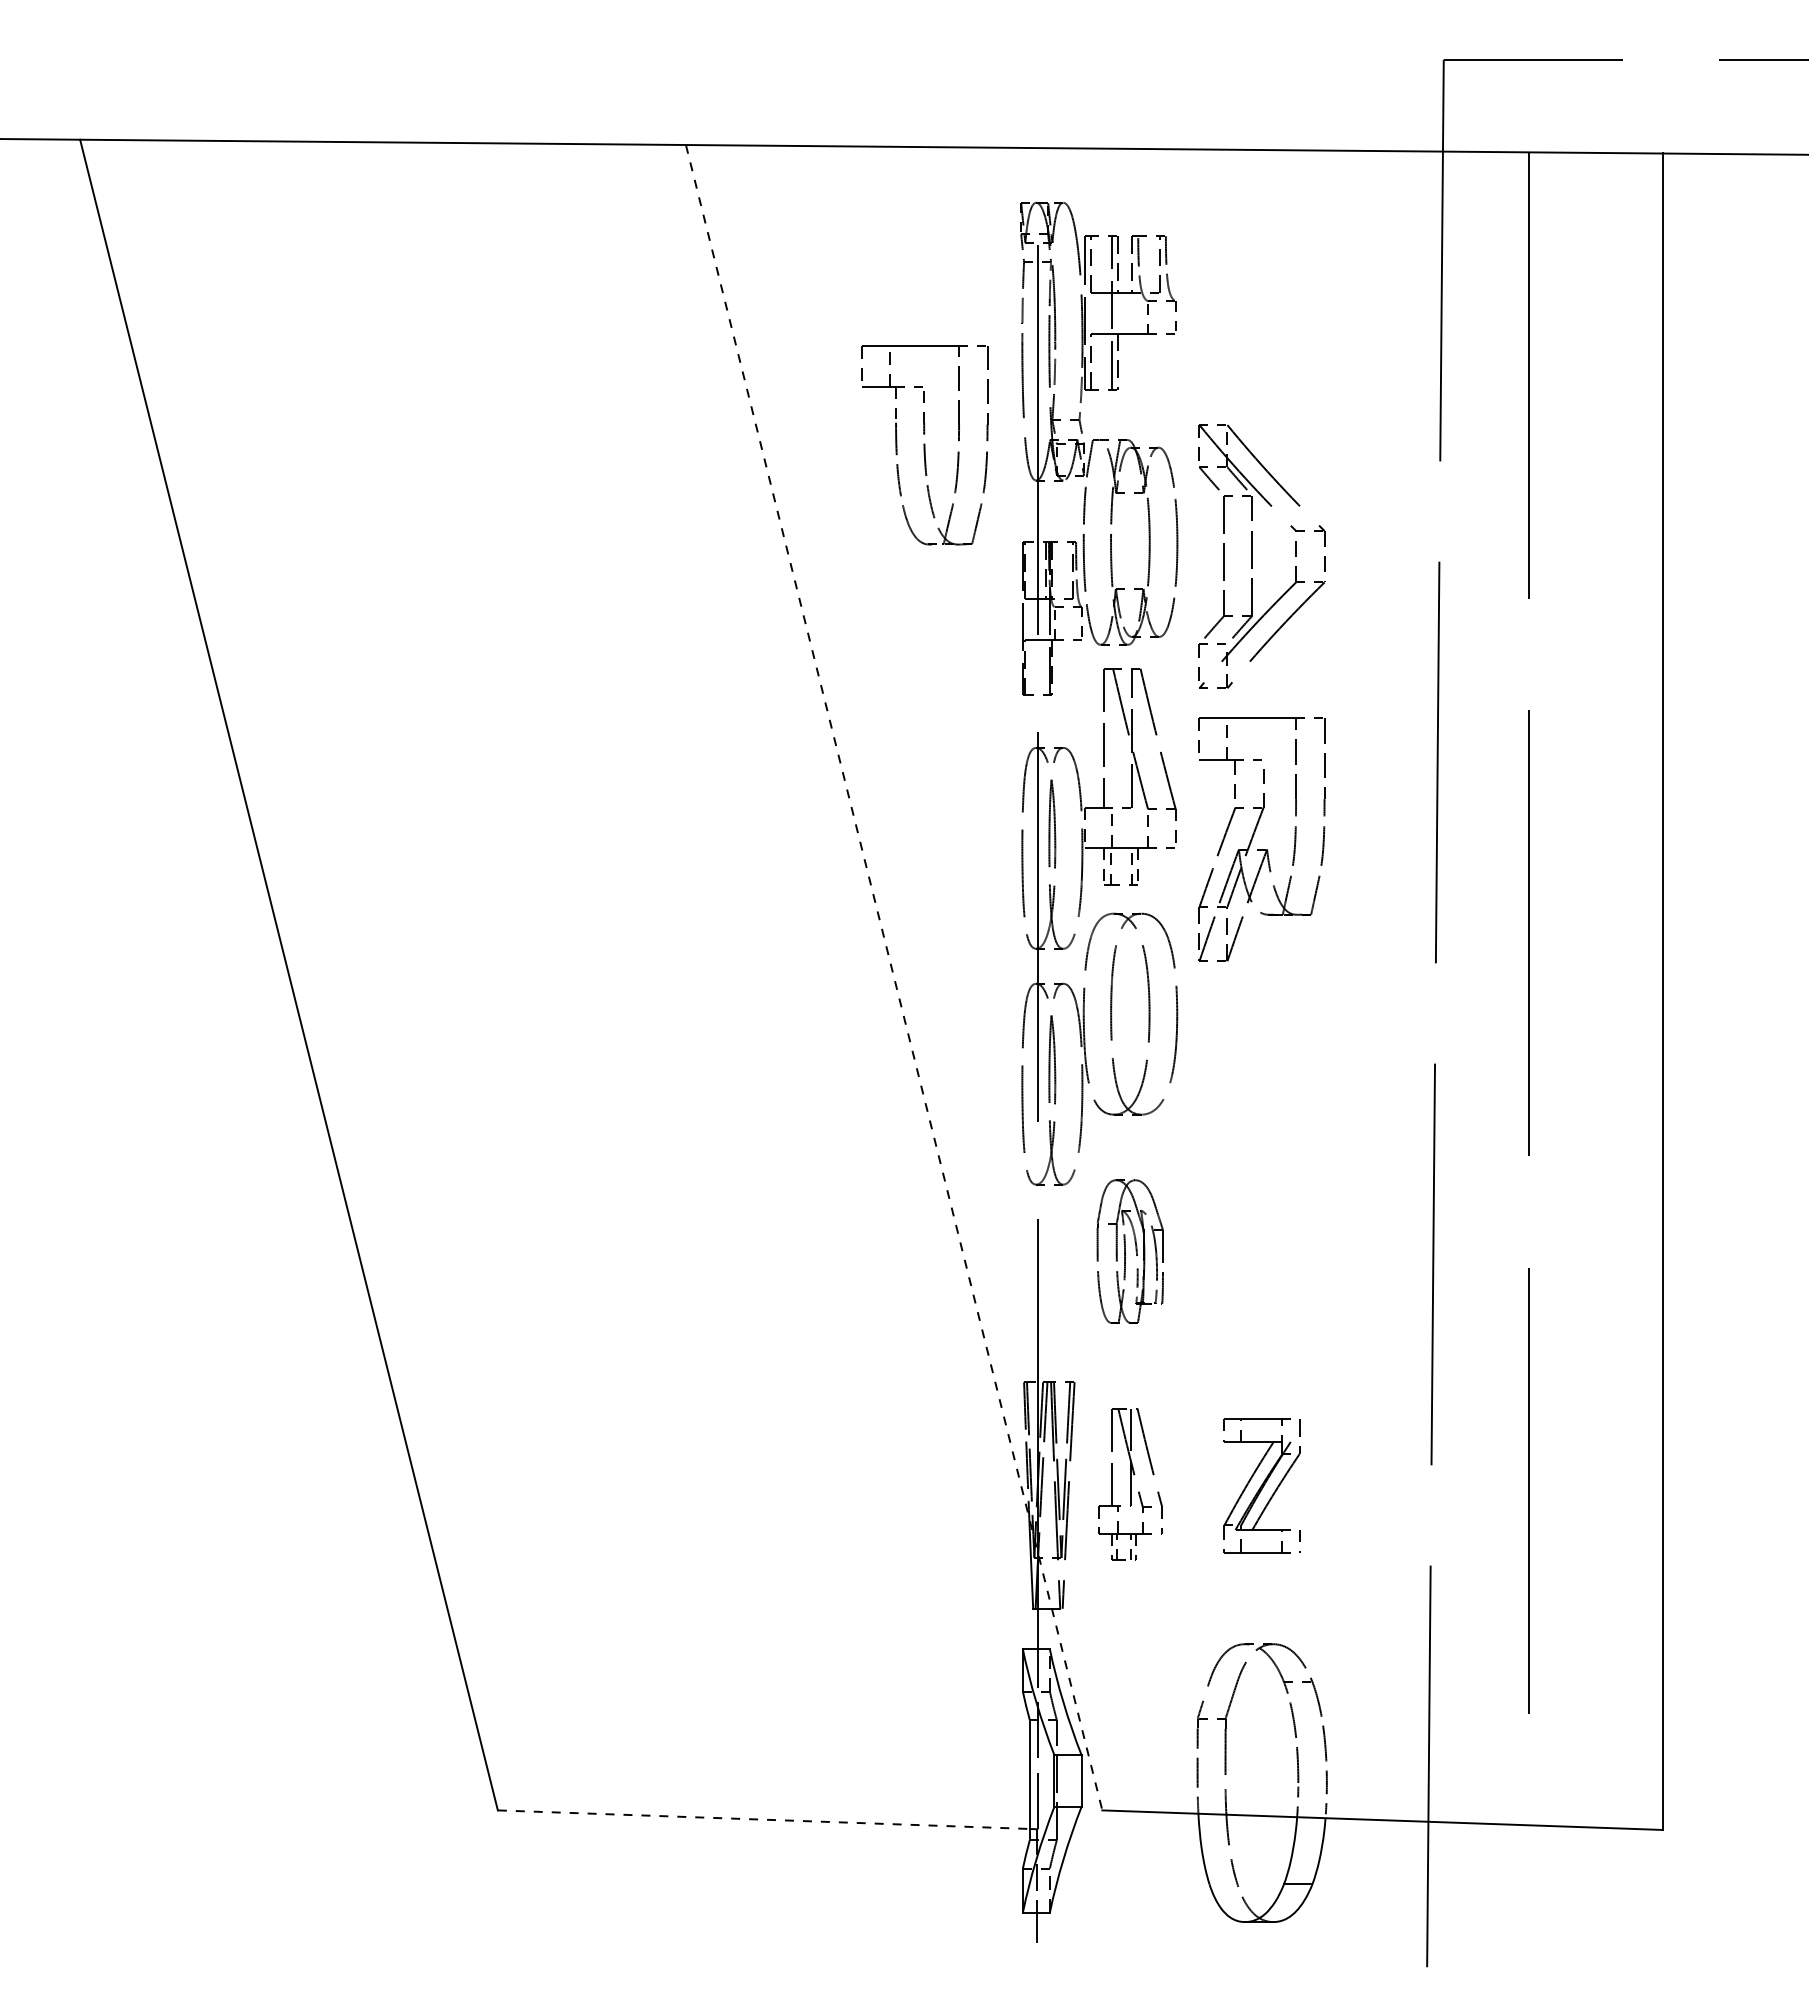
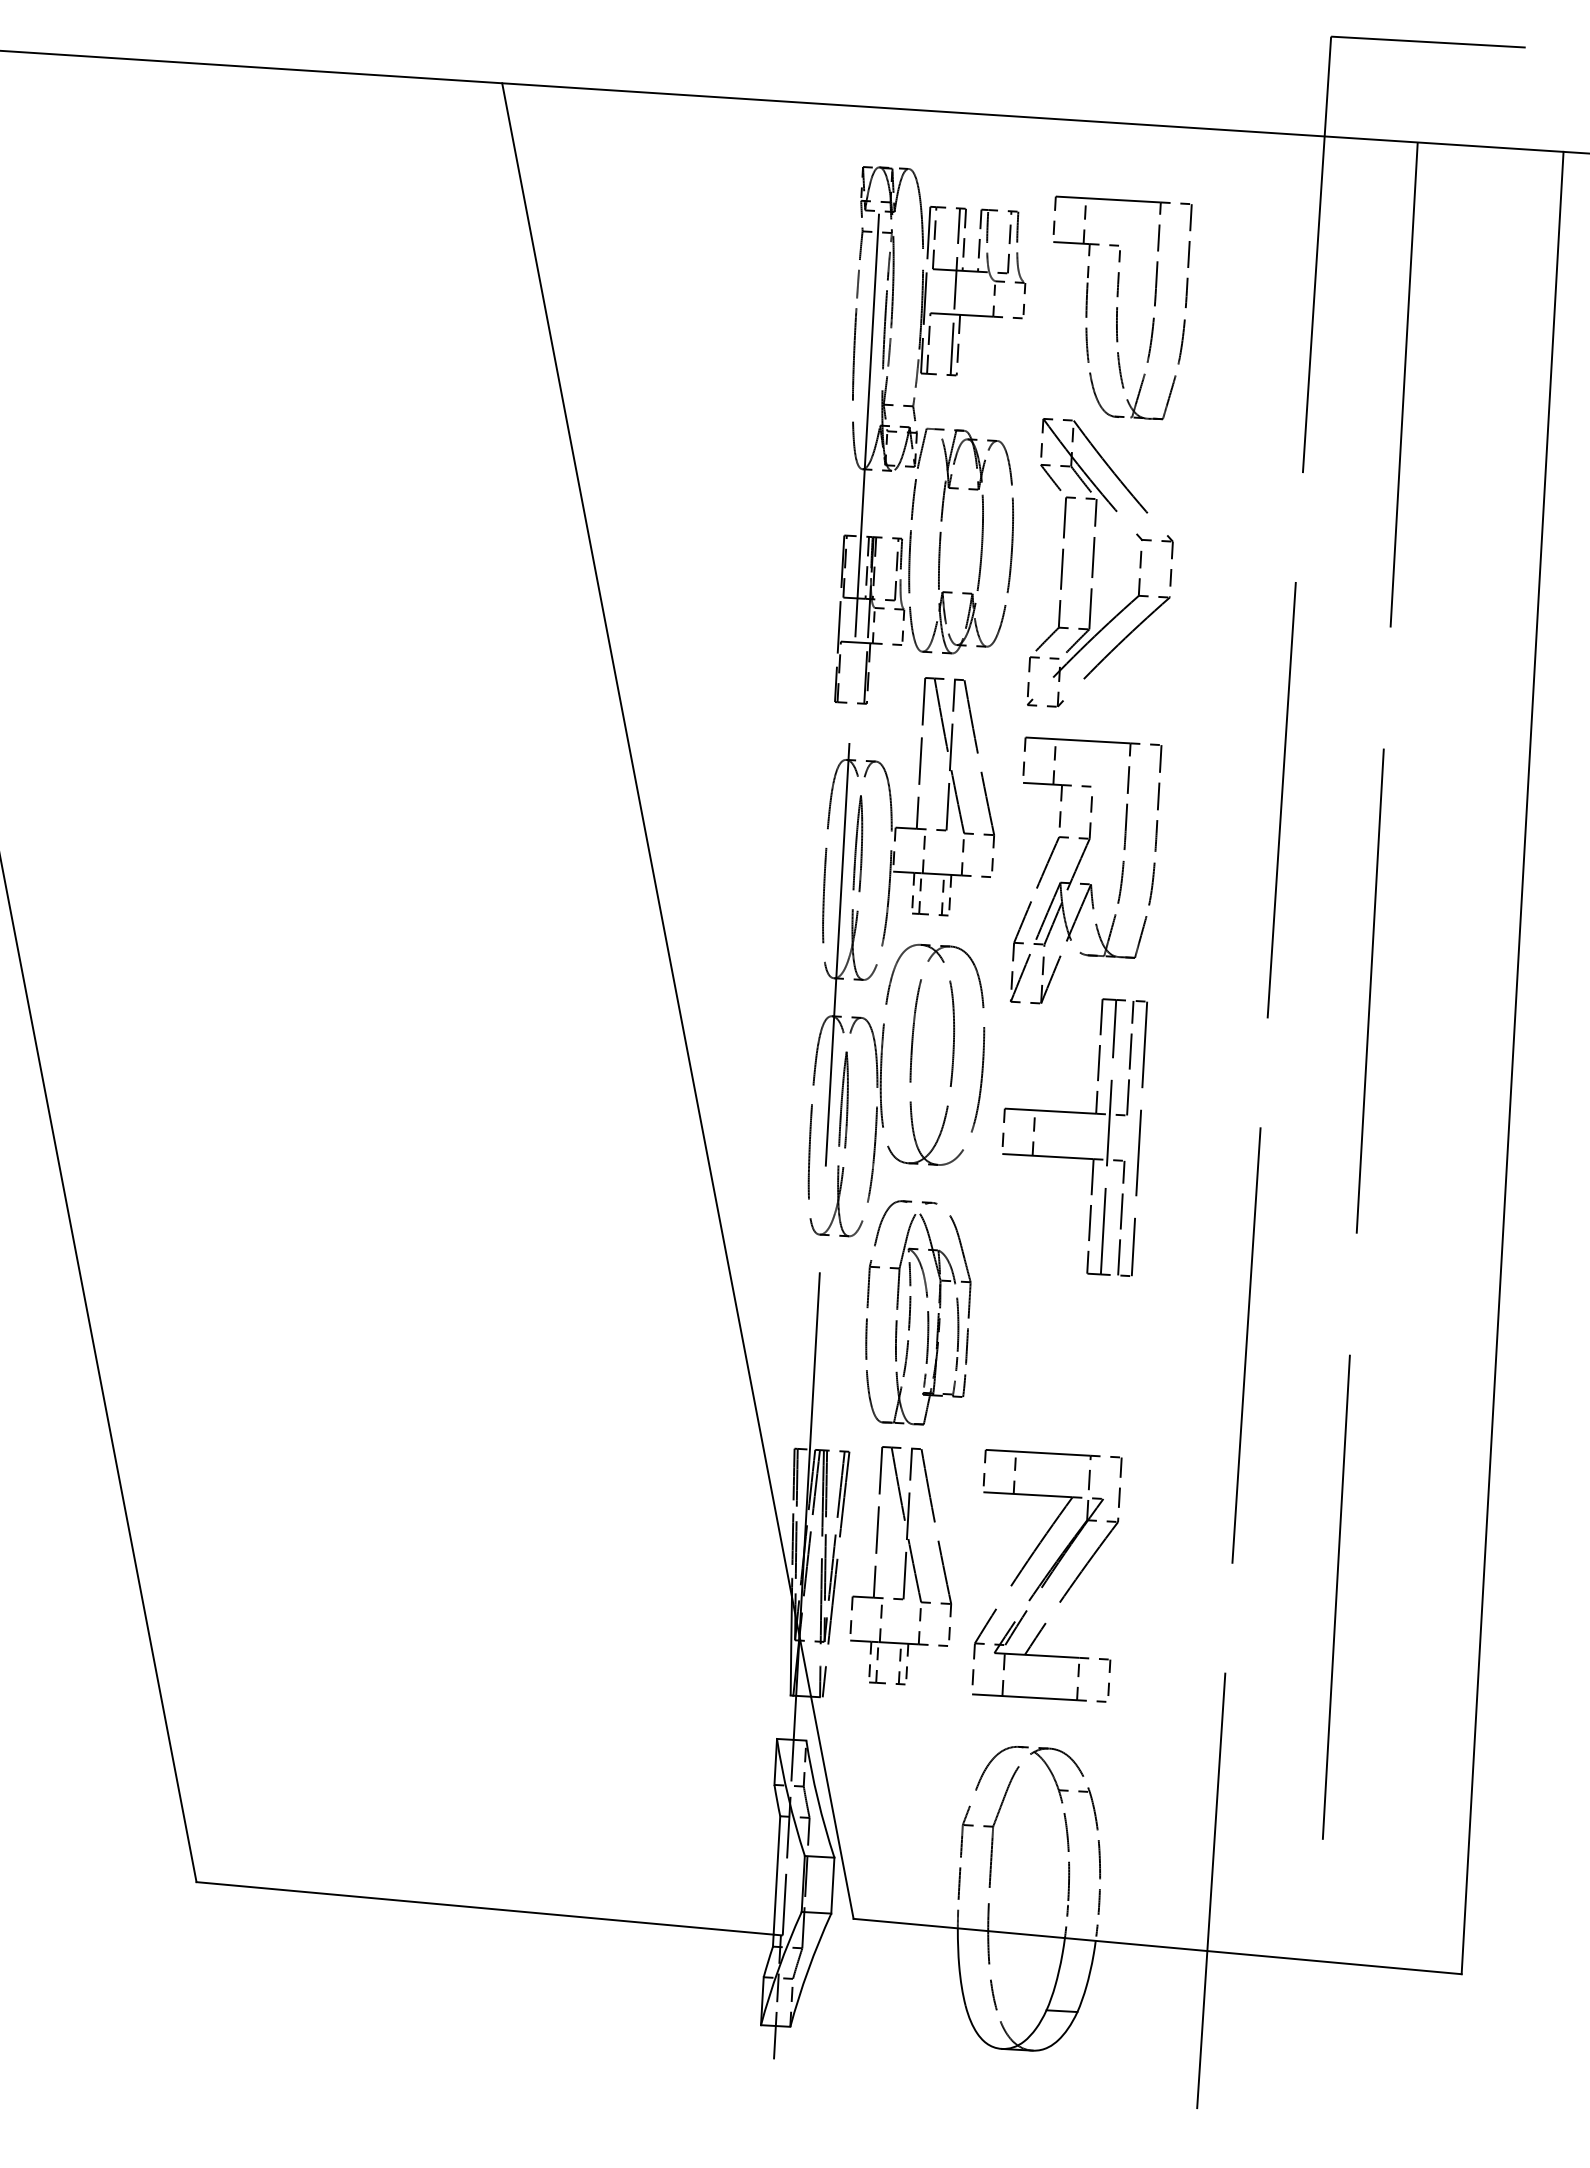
part: (924, 445) -> (1117, 309), moved
line: (894, 978) -> (678, 1001), dashed -> solid
part: (1261, 1060) -> (1072, 1113), added
part: (1129, 1251) -> (917, 1312), size x1.43
part: (1130, 1484) -> (904, 1566), size x1.43
part: (1261, 1485) -> (1046, 1575), size x1.67
line: (764, 1819) -> (485, 1908), dashed -> solid

